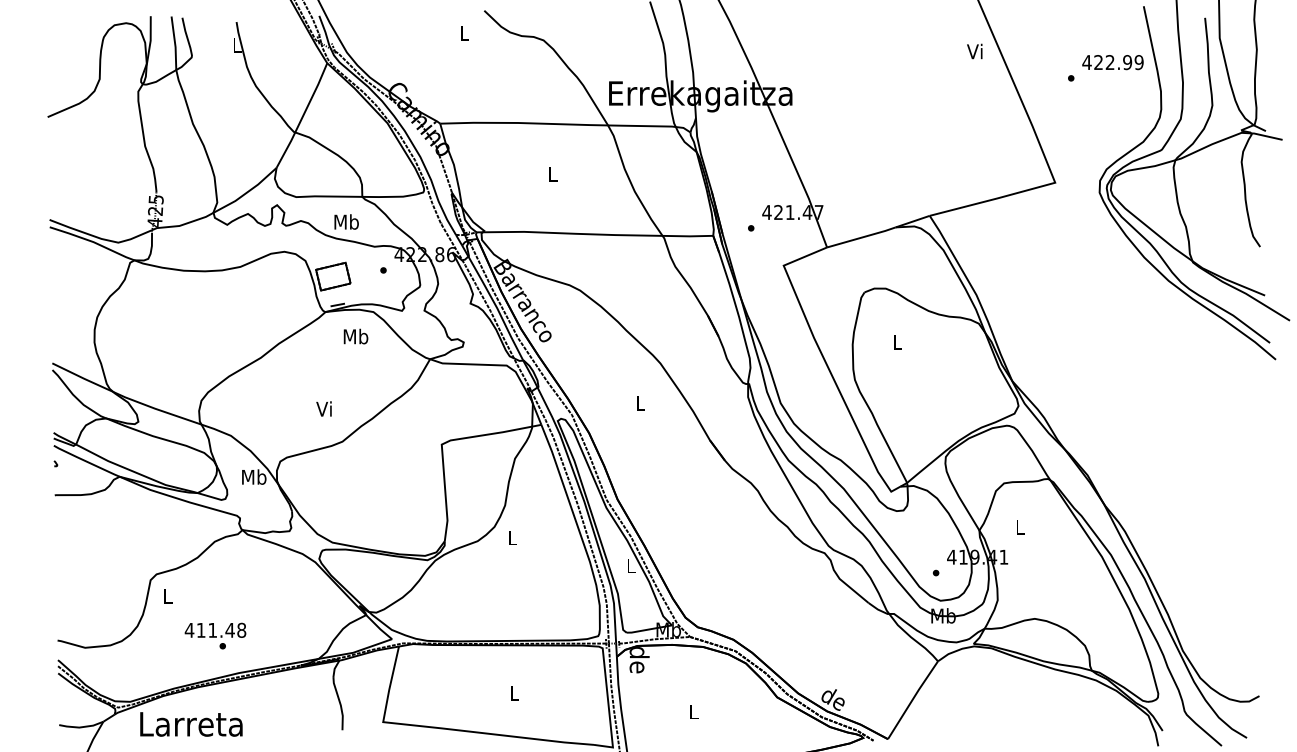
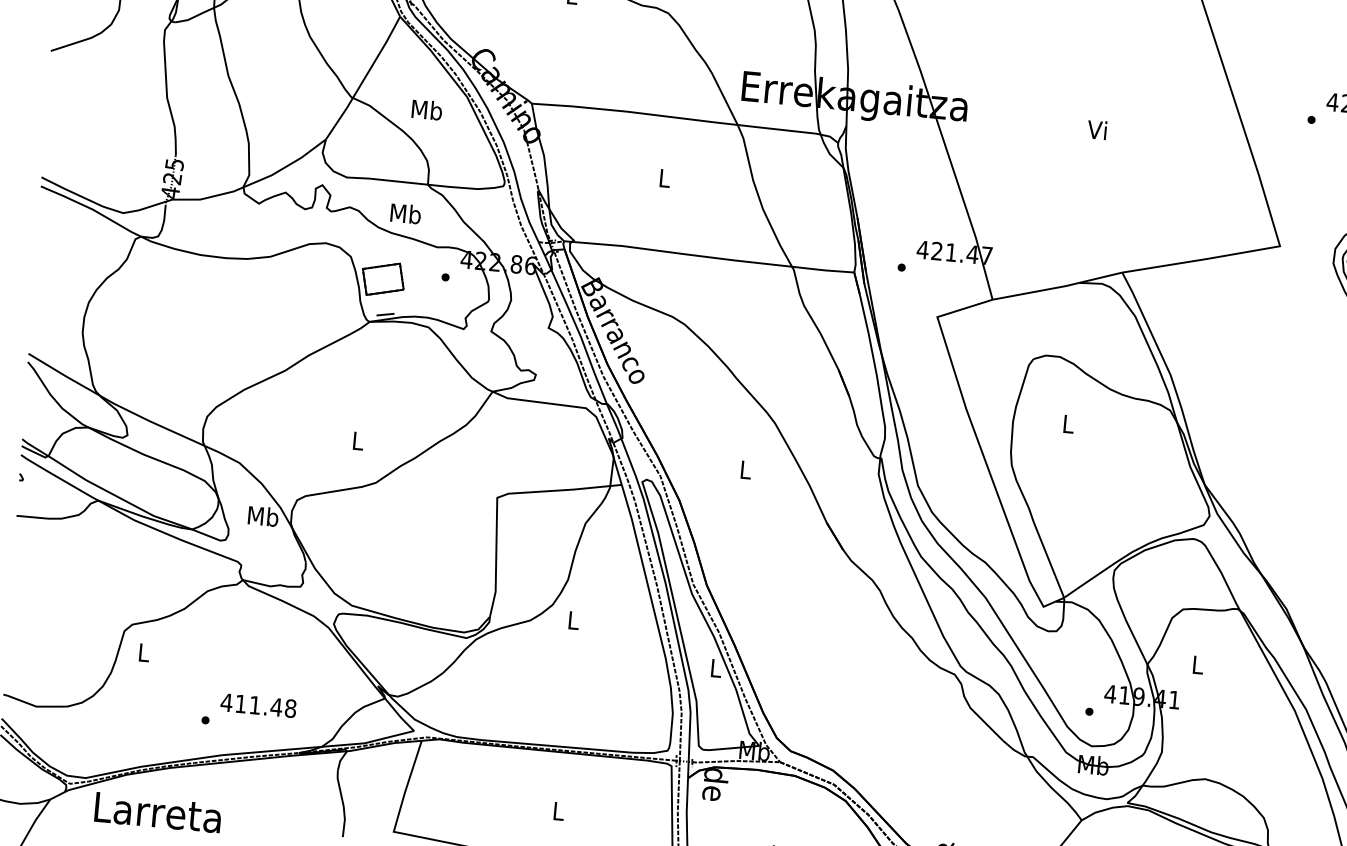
text: (974, 51) -> (1096, 129), moved
text: (355, 336) -> (426, 109), moved
text: (323, 408) -> (356, 440), Vi -> L
text: (215, 629) -> (258, 704), moved

